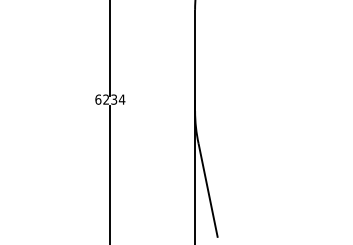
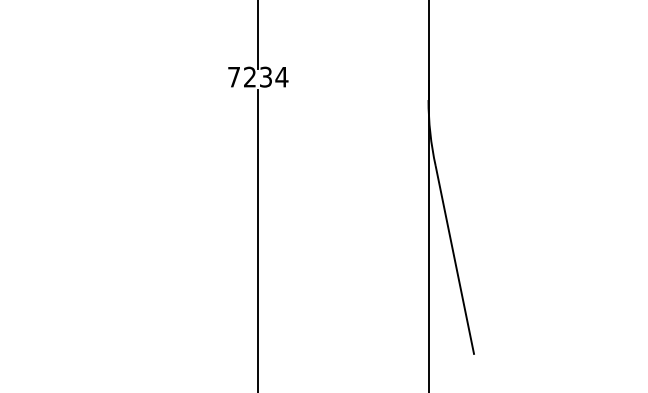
text: (98, 99) -> (234, 76), 6234 -> 7234

